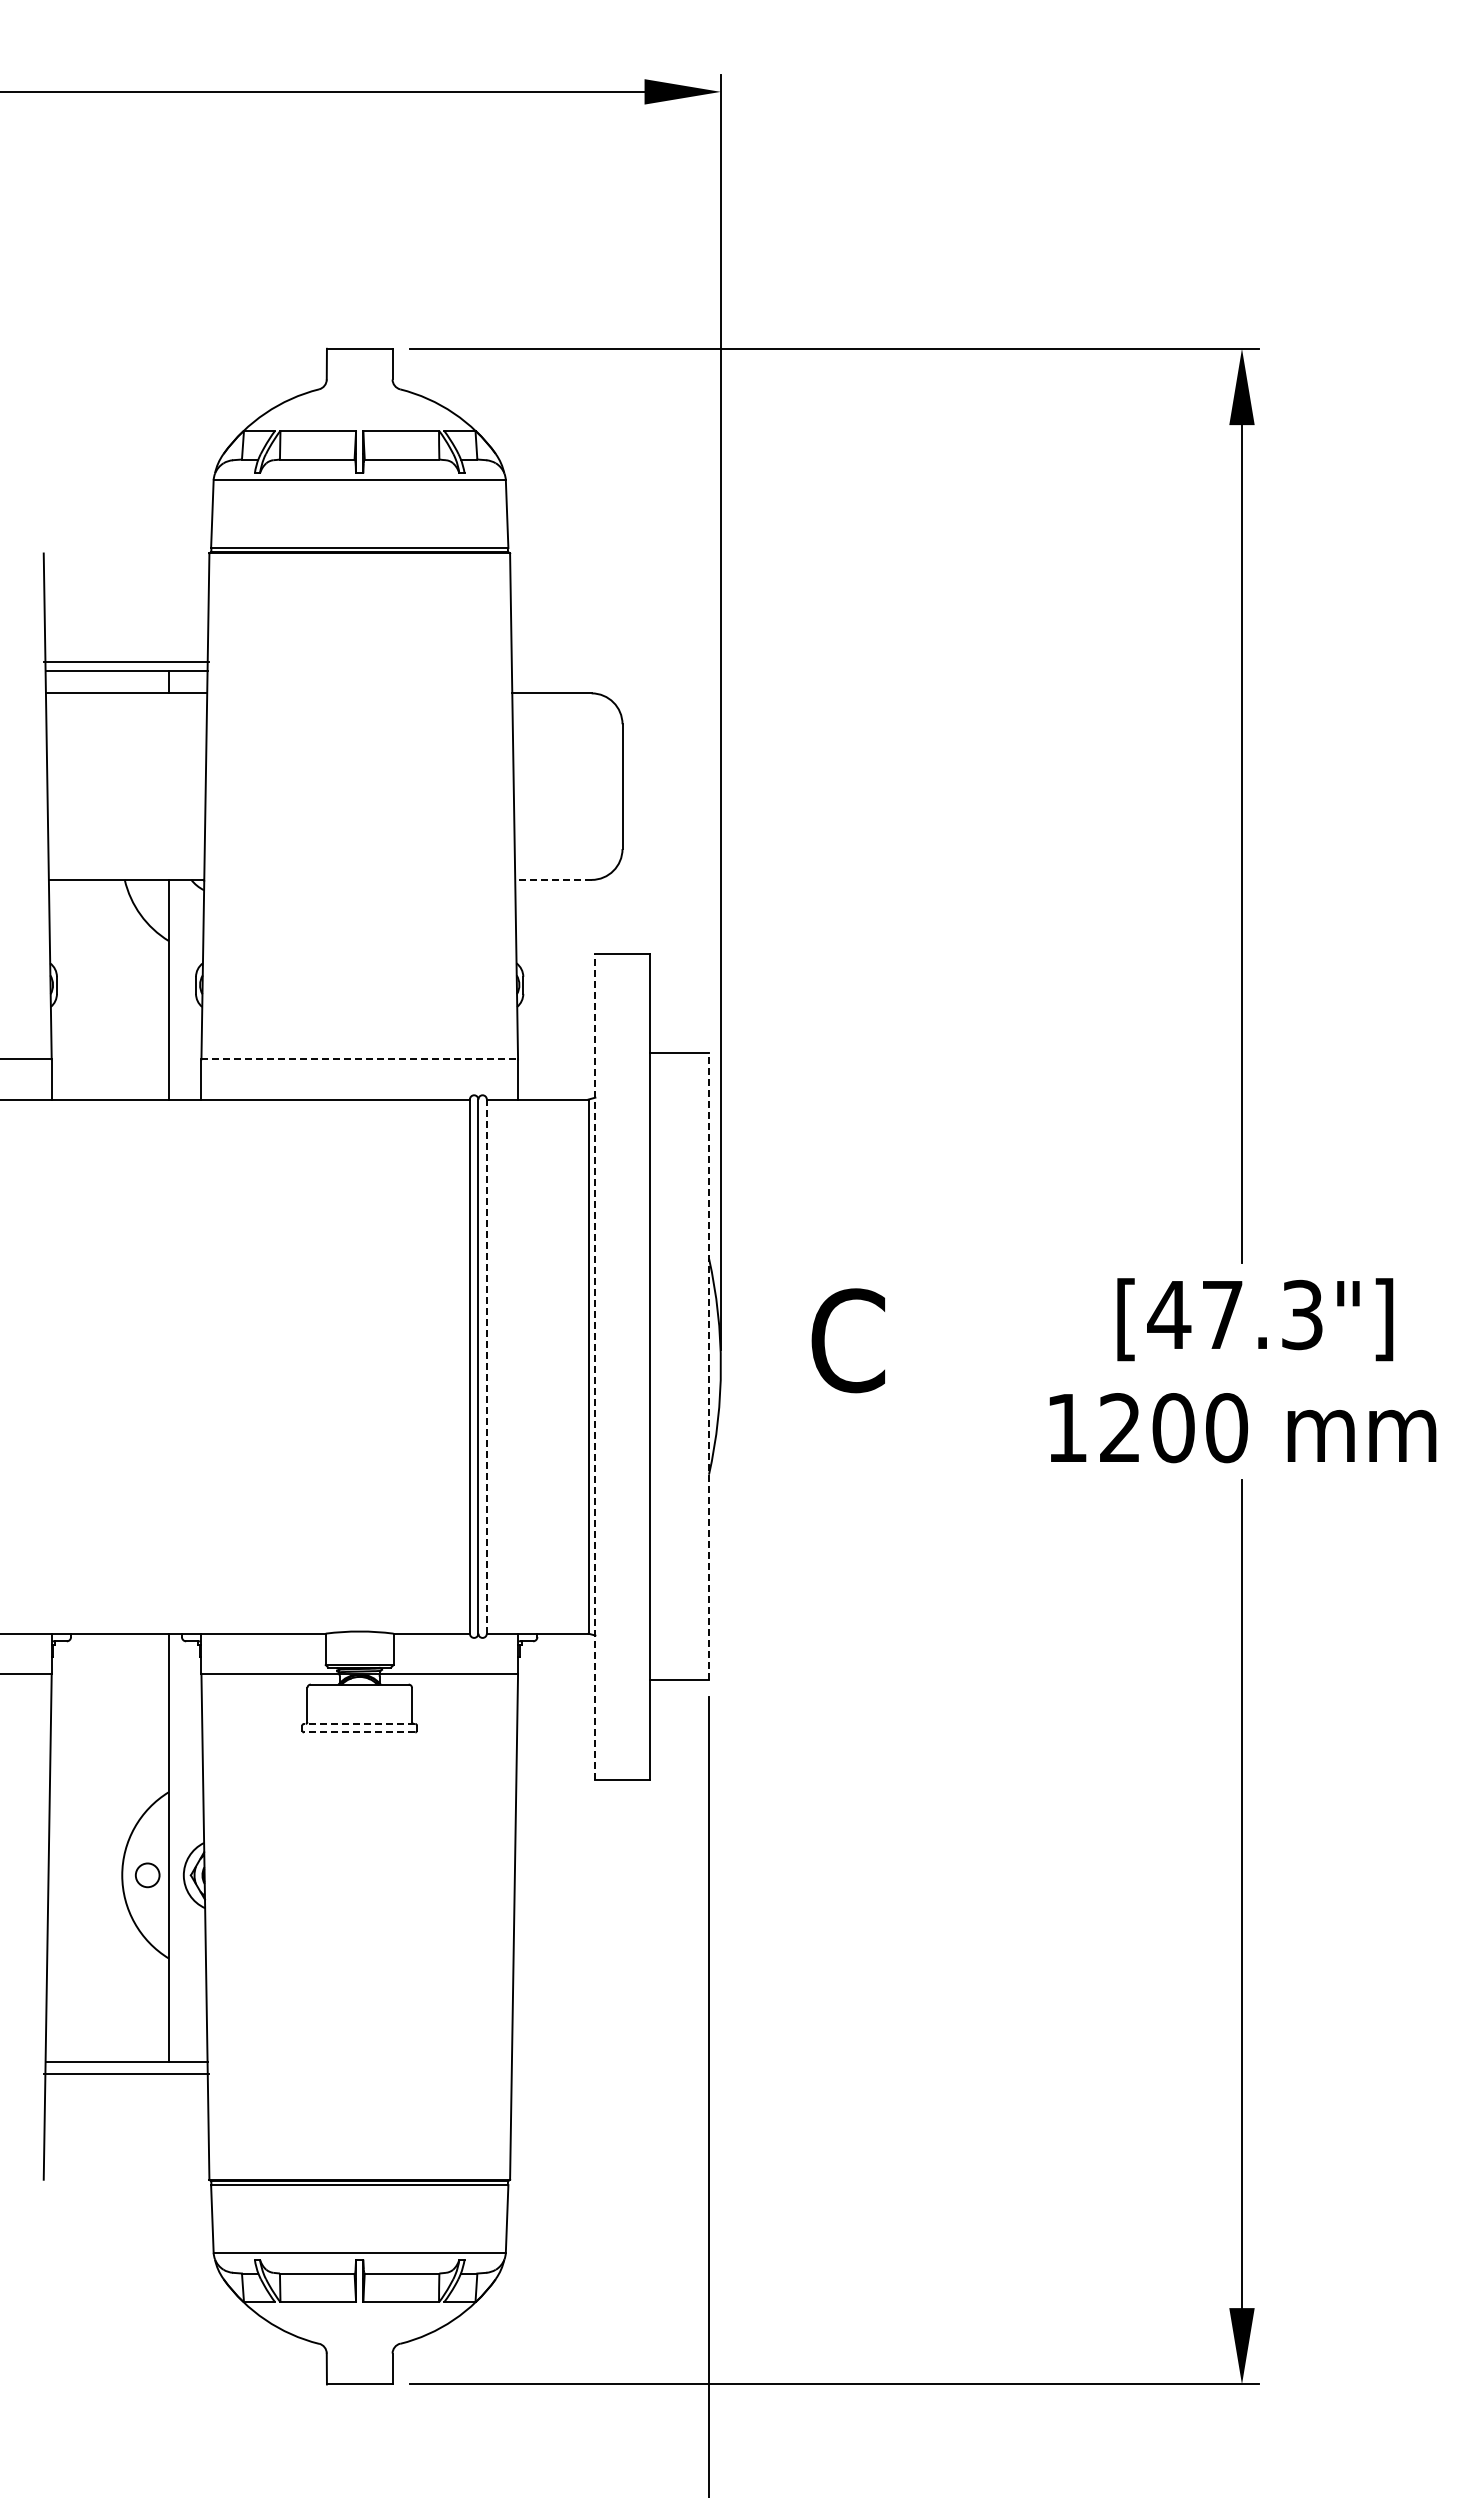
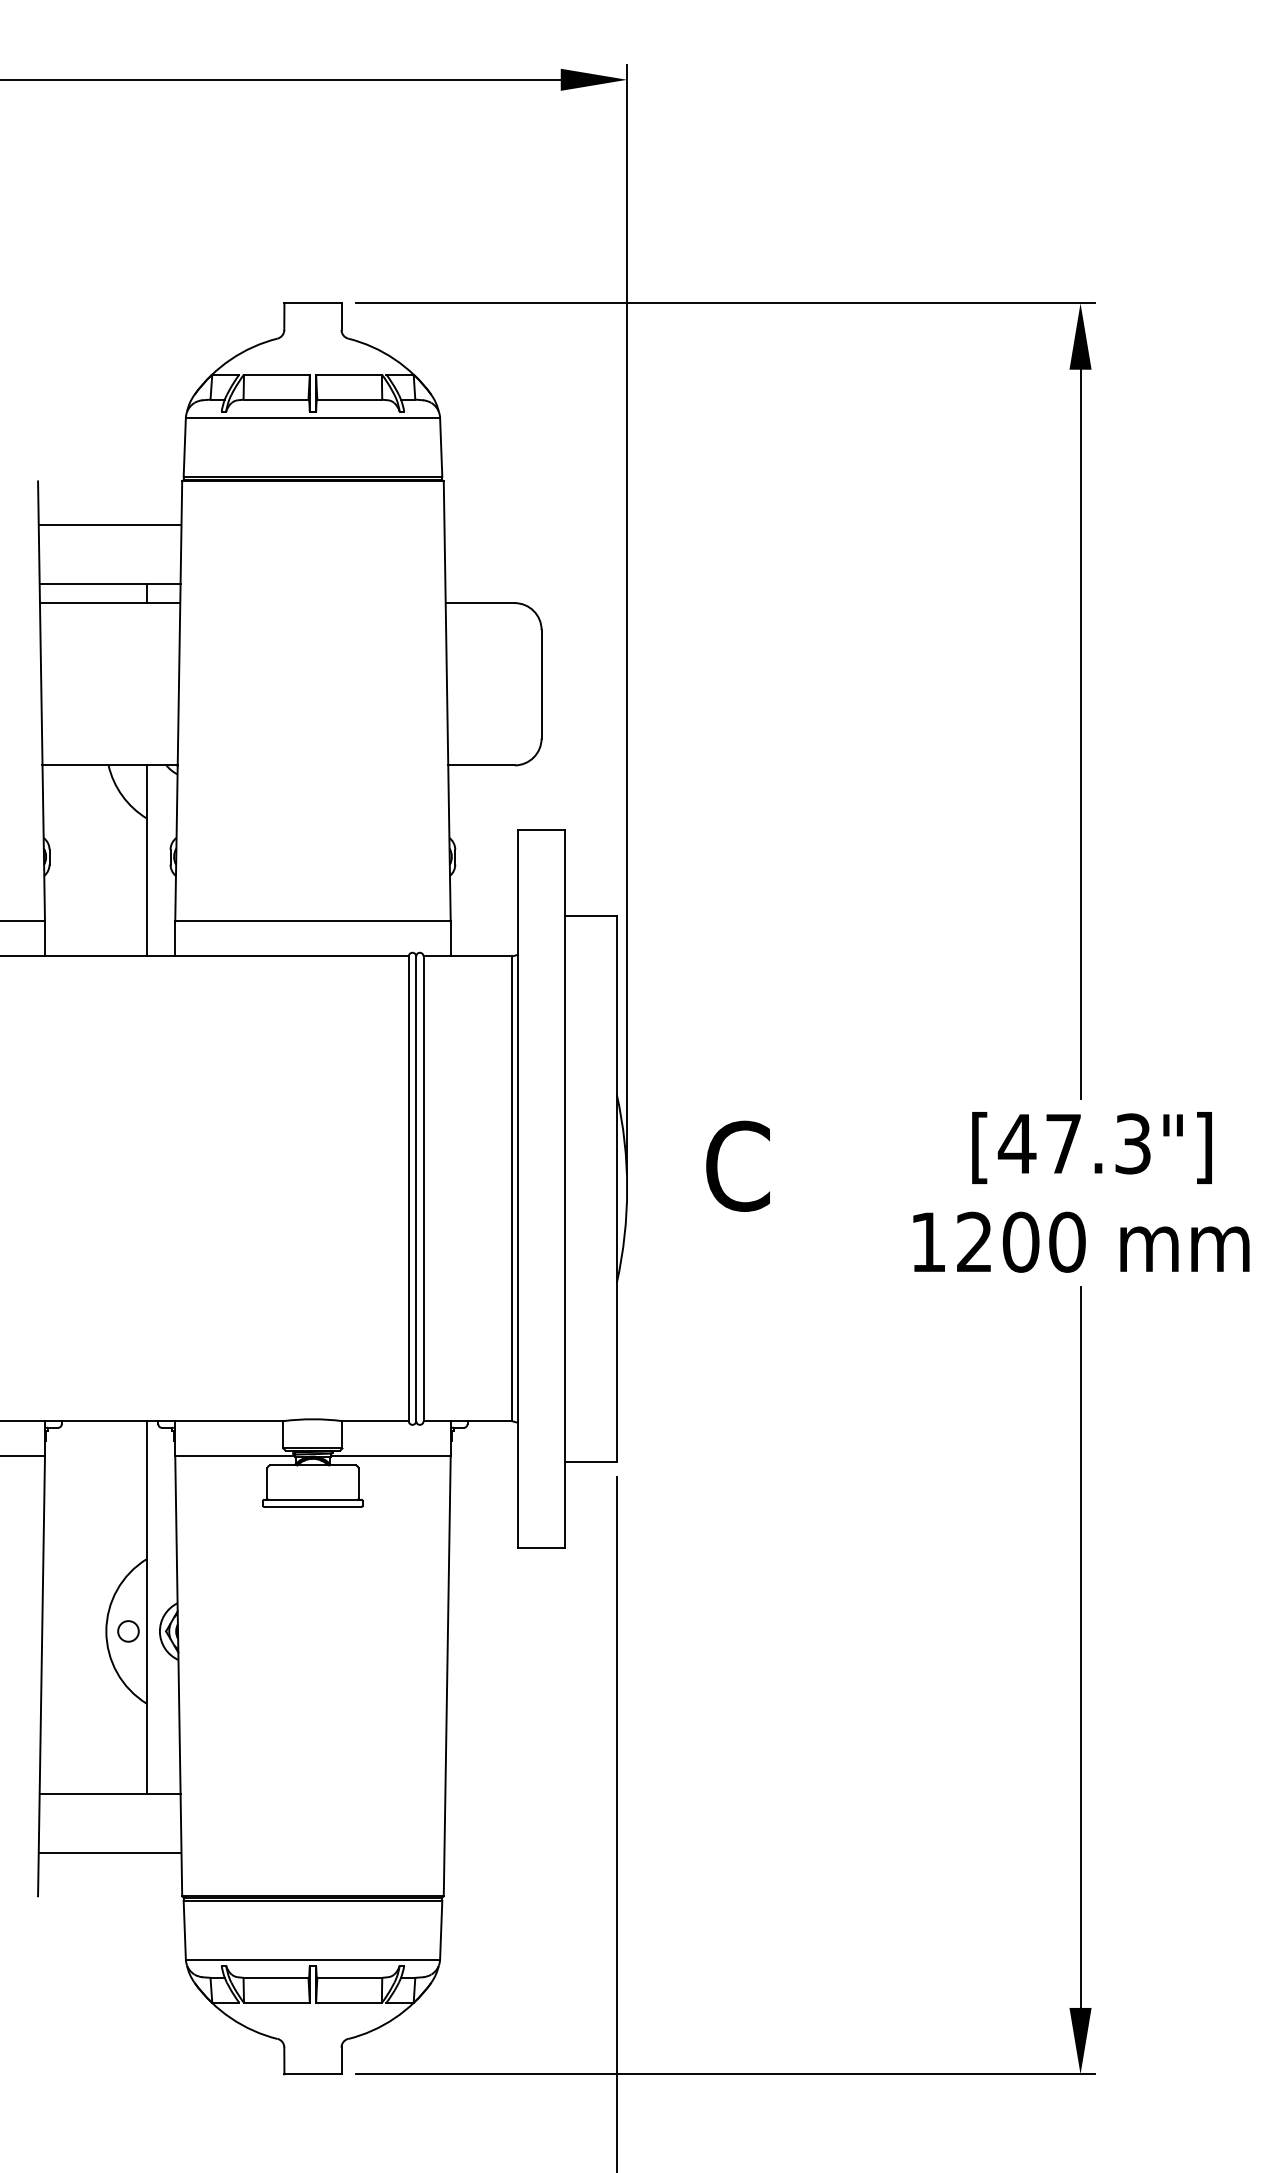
line: (126, 661) -> (110, 524), moved
line: (552, 879) -> (480, 765), dashed -> solid
line: (360, 1059) -> (313, 921), dashed -> solid
line: (486, 1366) -> (423, 1188), dashed -> solid
line: (595, 1366) -> (518, 1188), dashed -> solid
line: (709, 1366) -> (617, 1188), dashed -> solid
line: (359, 1723) -> (312, 1499), dashed -> solid
line: (359, 1732) -> (312, 1507), dashed -> solid
line: (126, 2073) -> (110, 1852), moved

